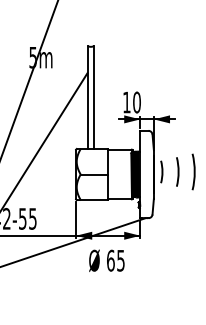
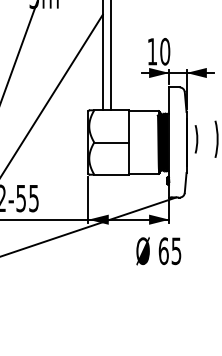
text: (106, 260) -> (158, 250), moved

